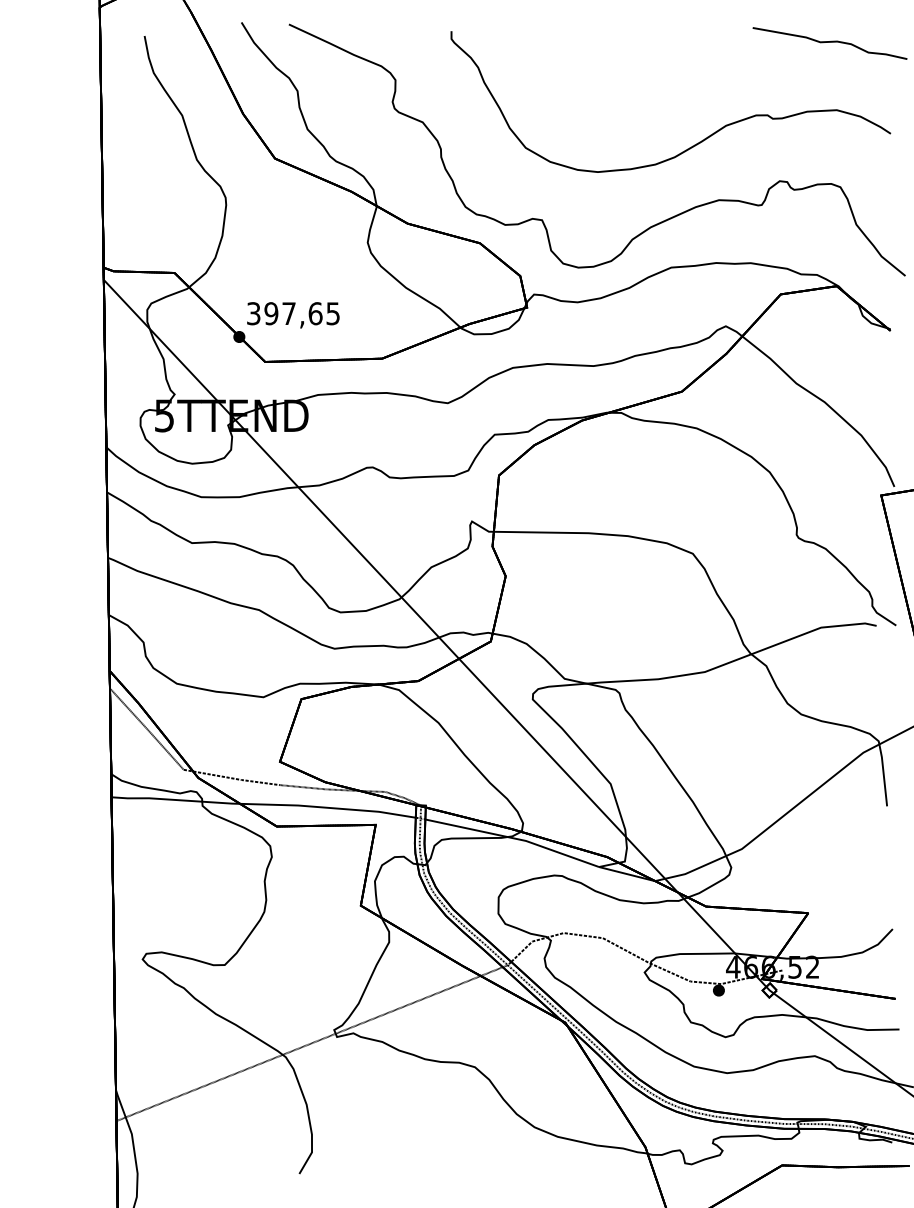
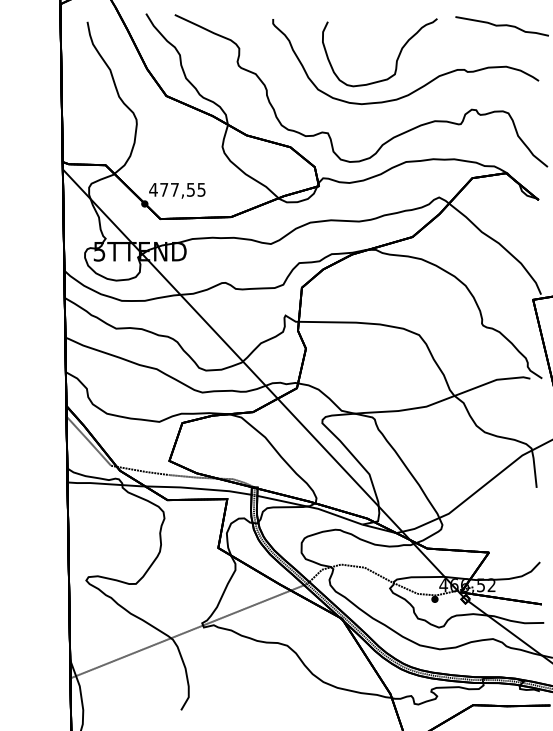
curve: (655, 98) -> (396, 59), added
text: (285, 313) -> (172, 189), 397,65 -> 477,55

